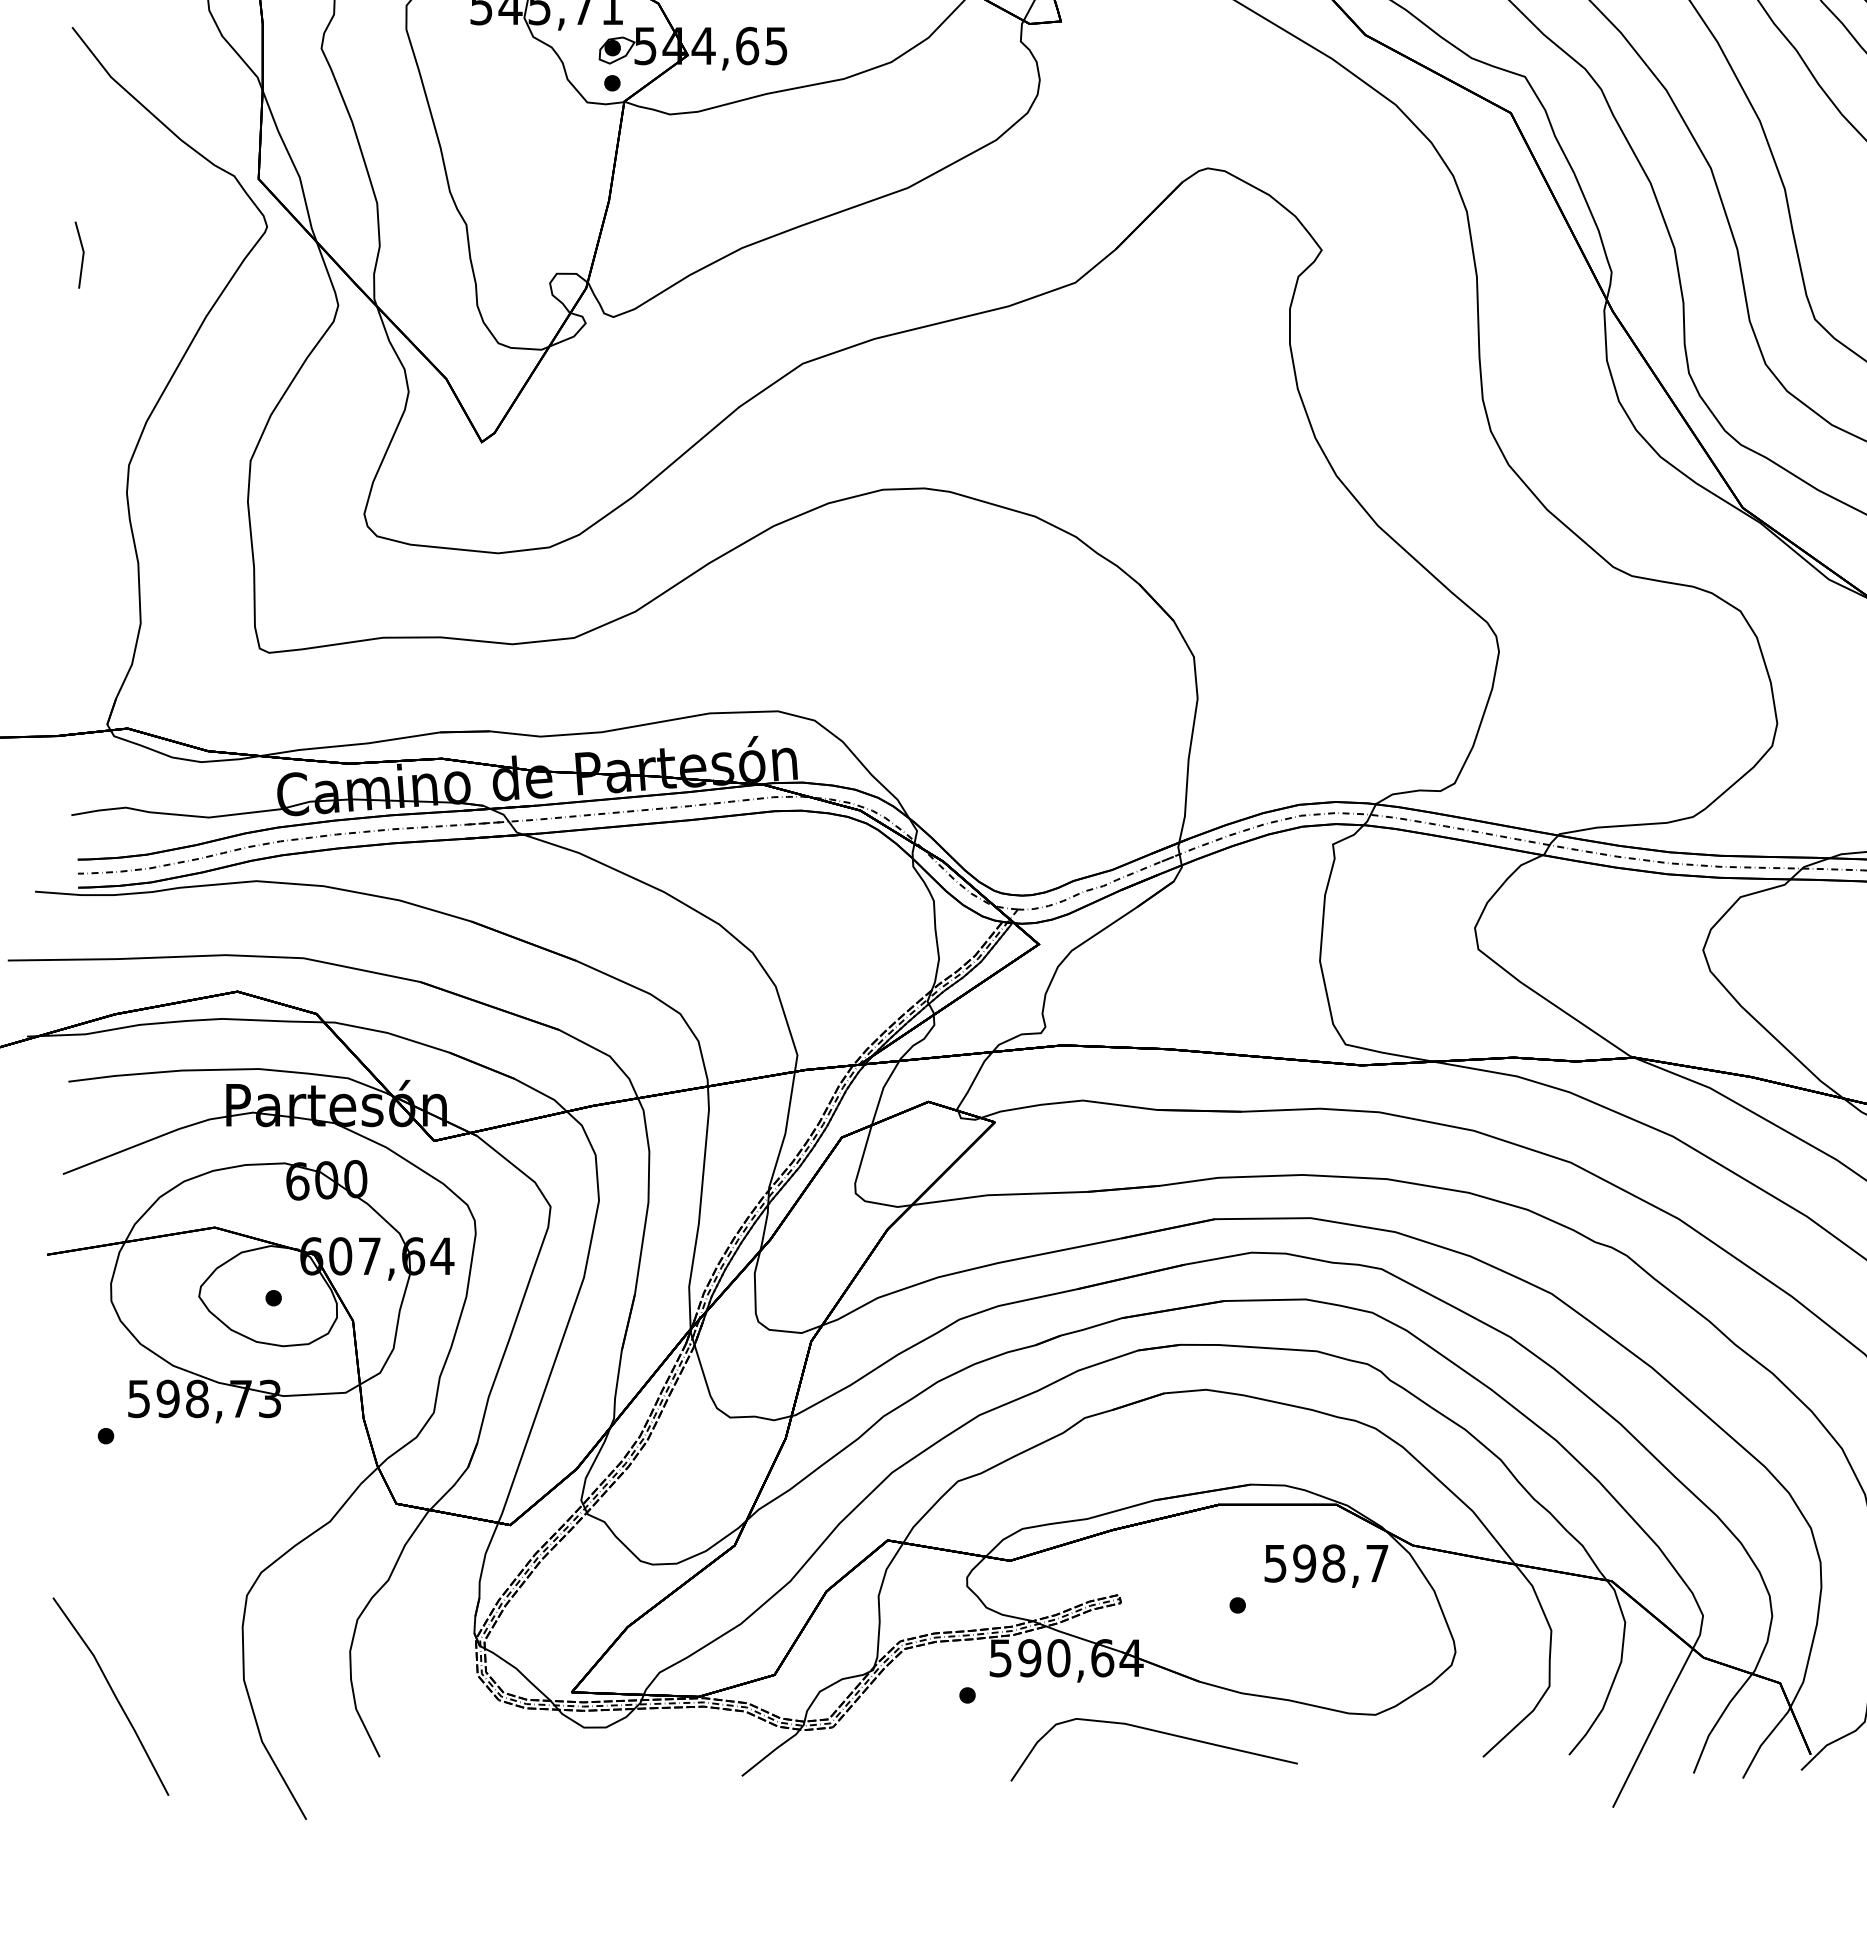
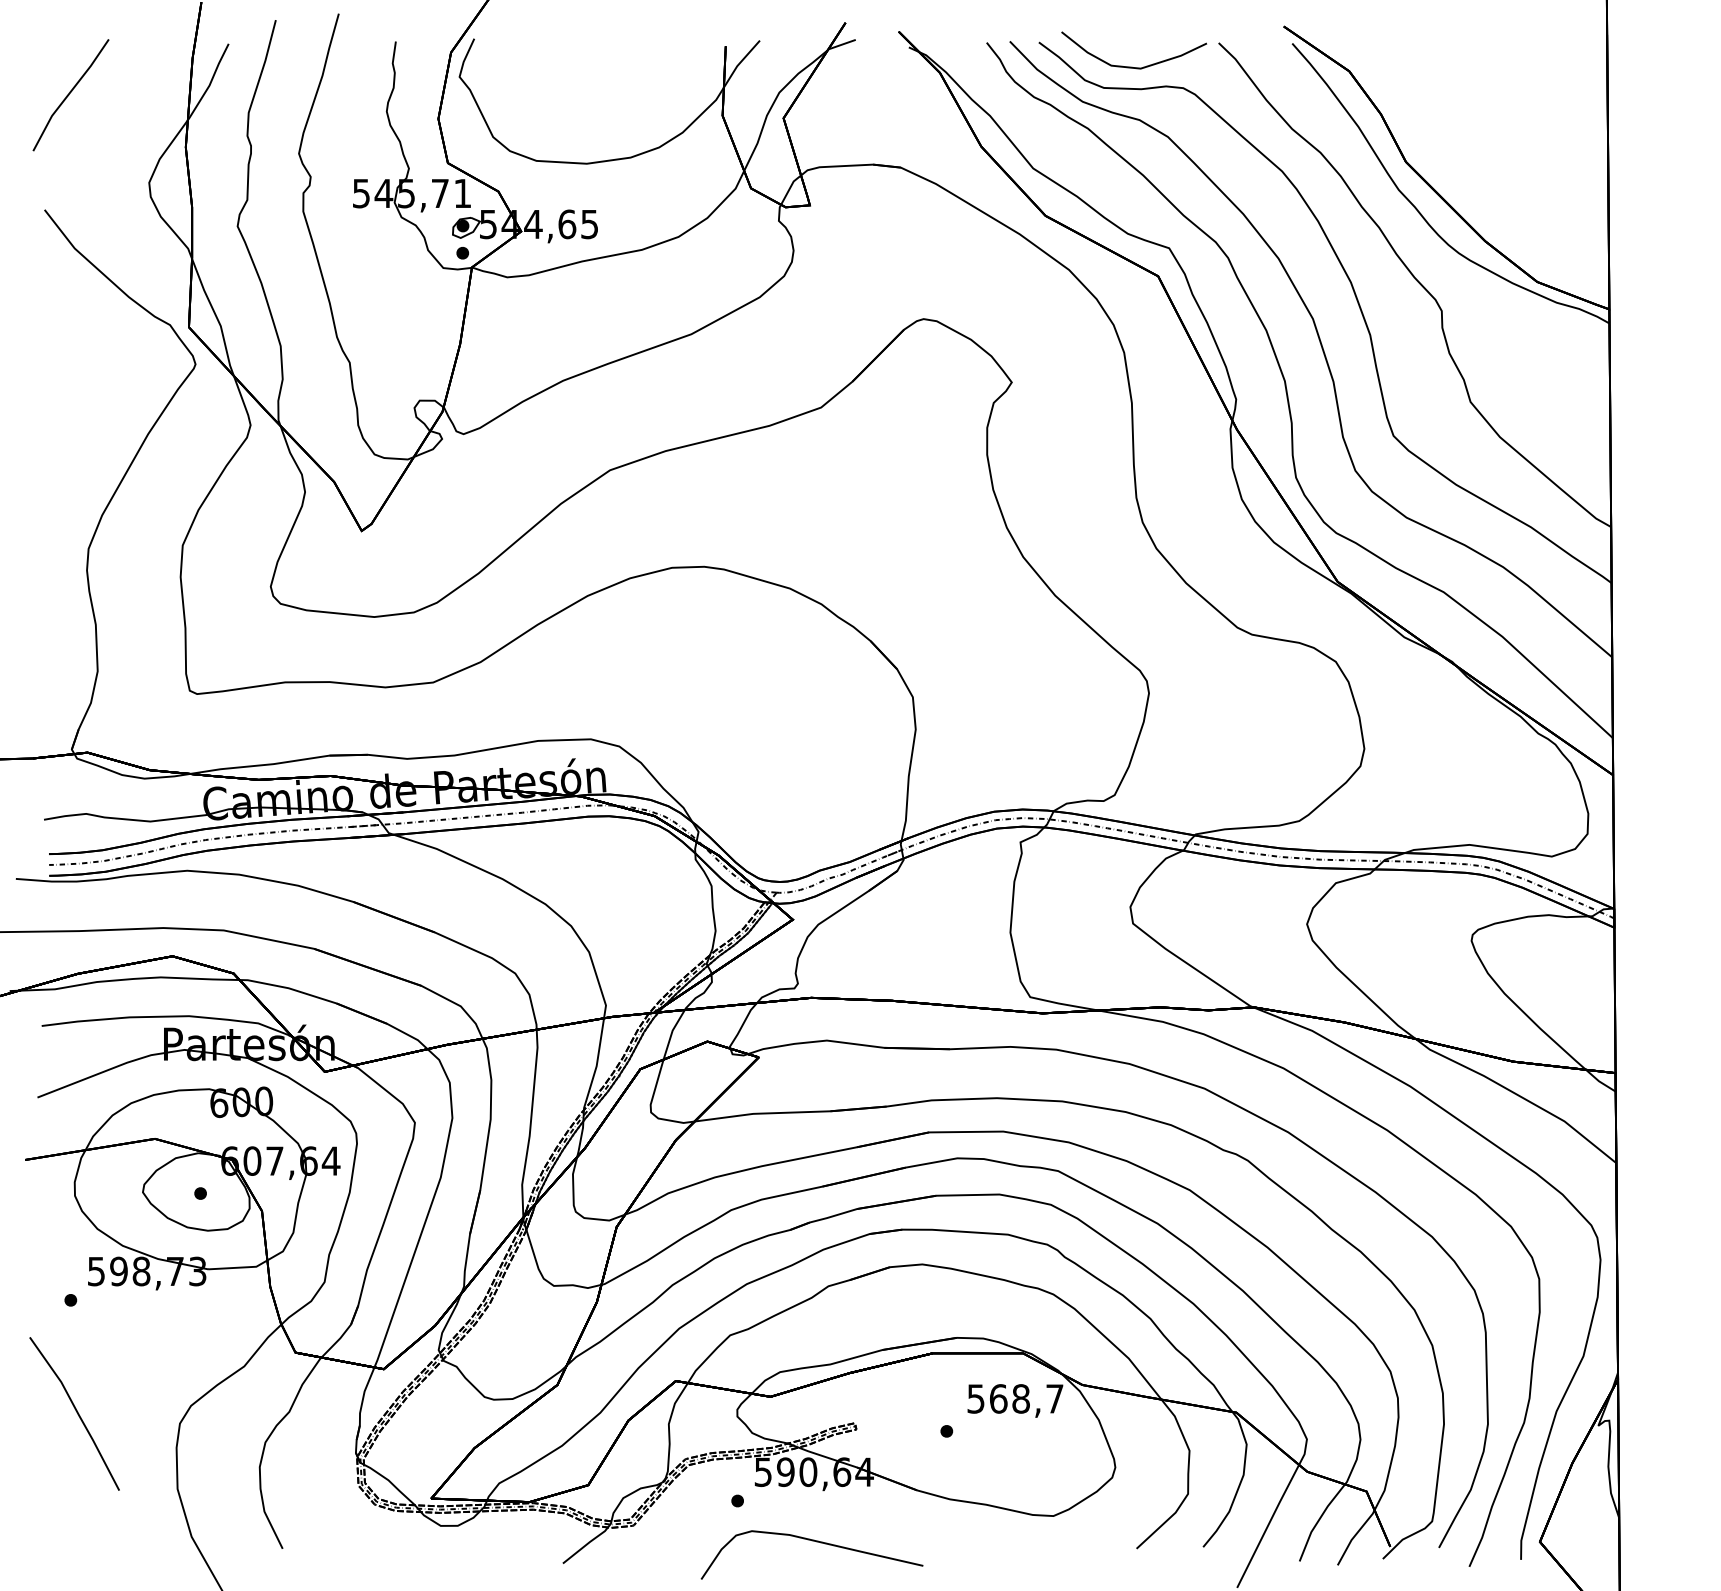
line: (82, 255) -> (52, 386), removed
text: (1304, 1562) -> (998, 1398), 598,7 -> 568,7
line: (112, 1693) -> (75, 1411), moved
curve: (1159, 1733) -> (816, 1542), moved

